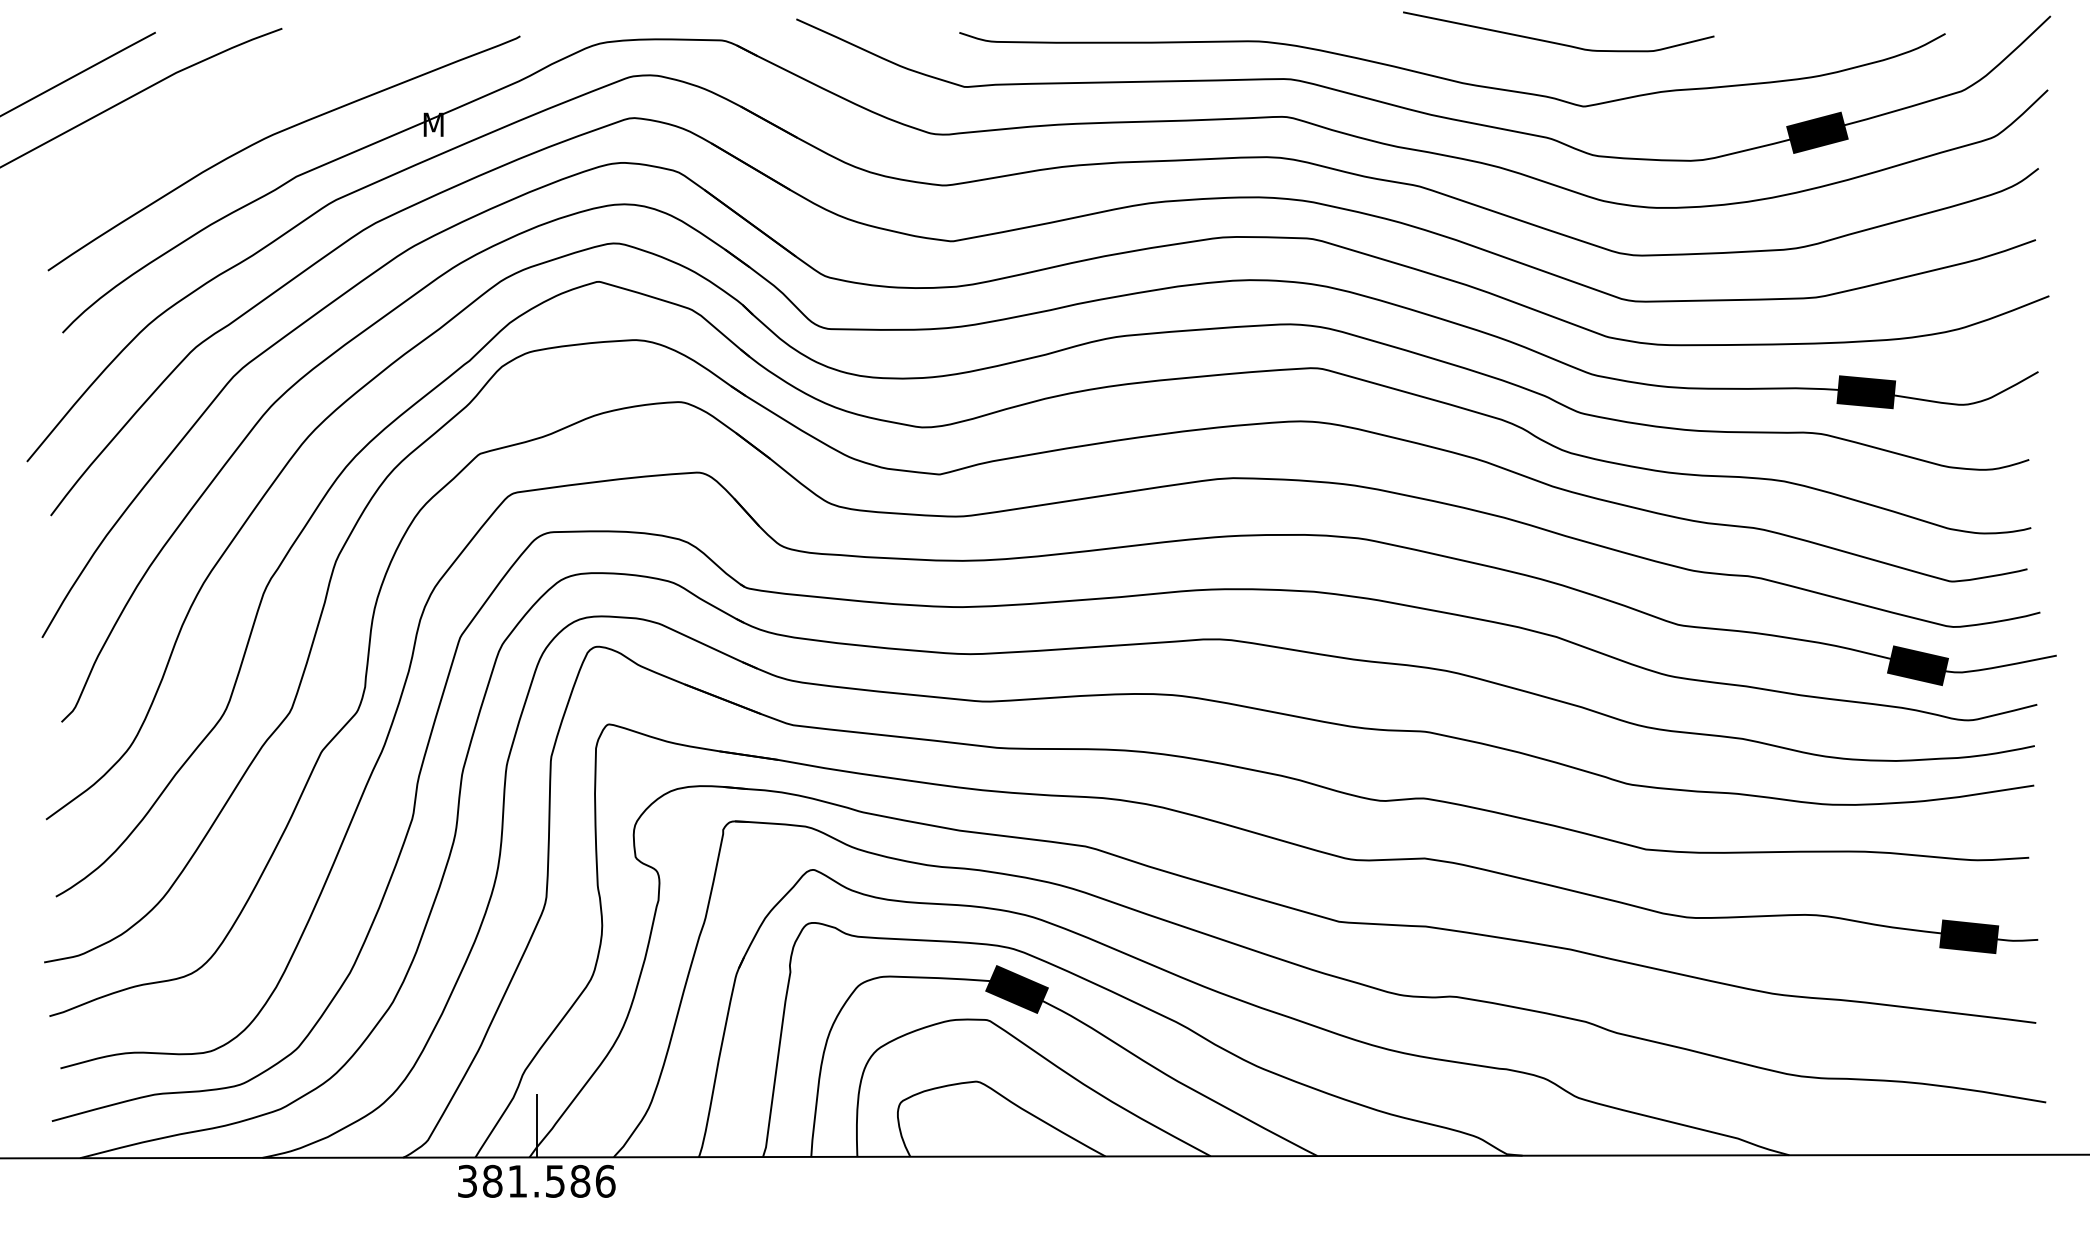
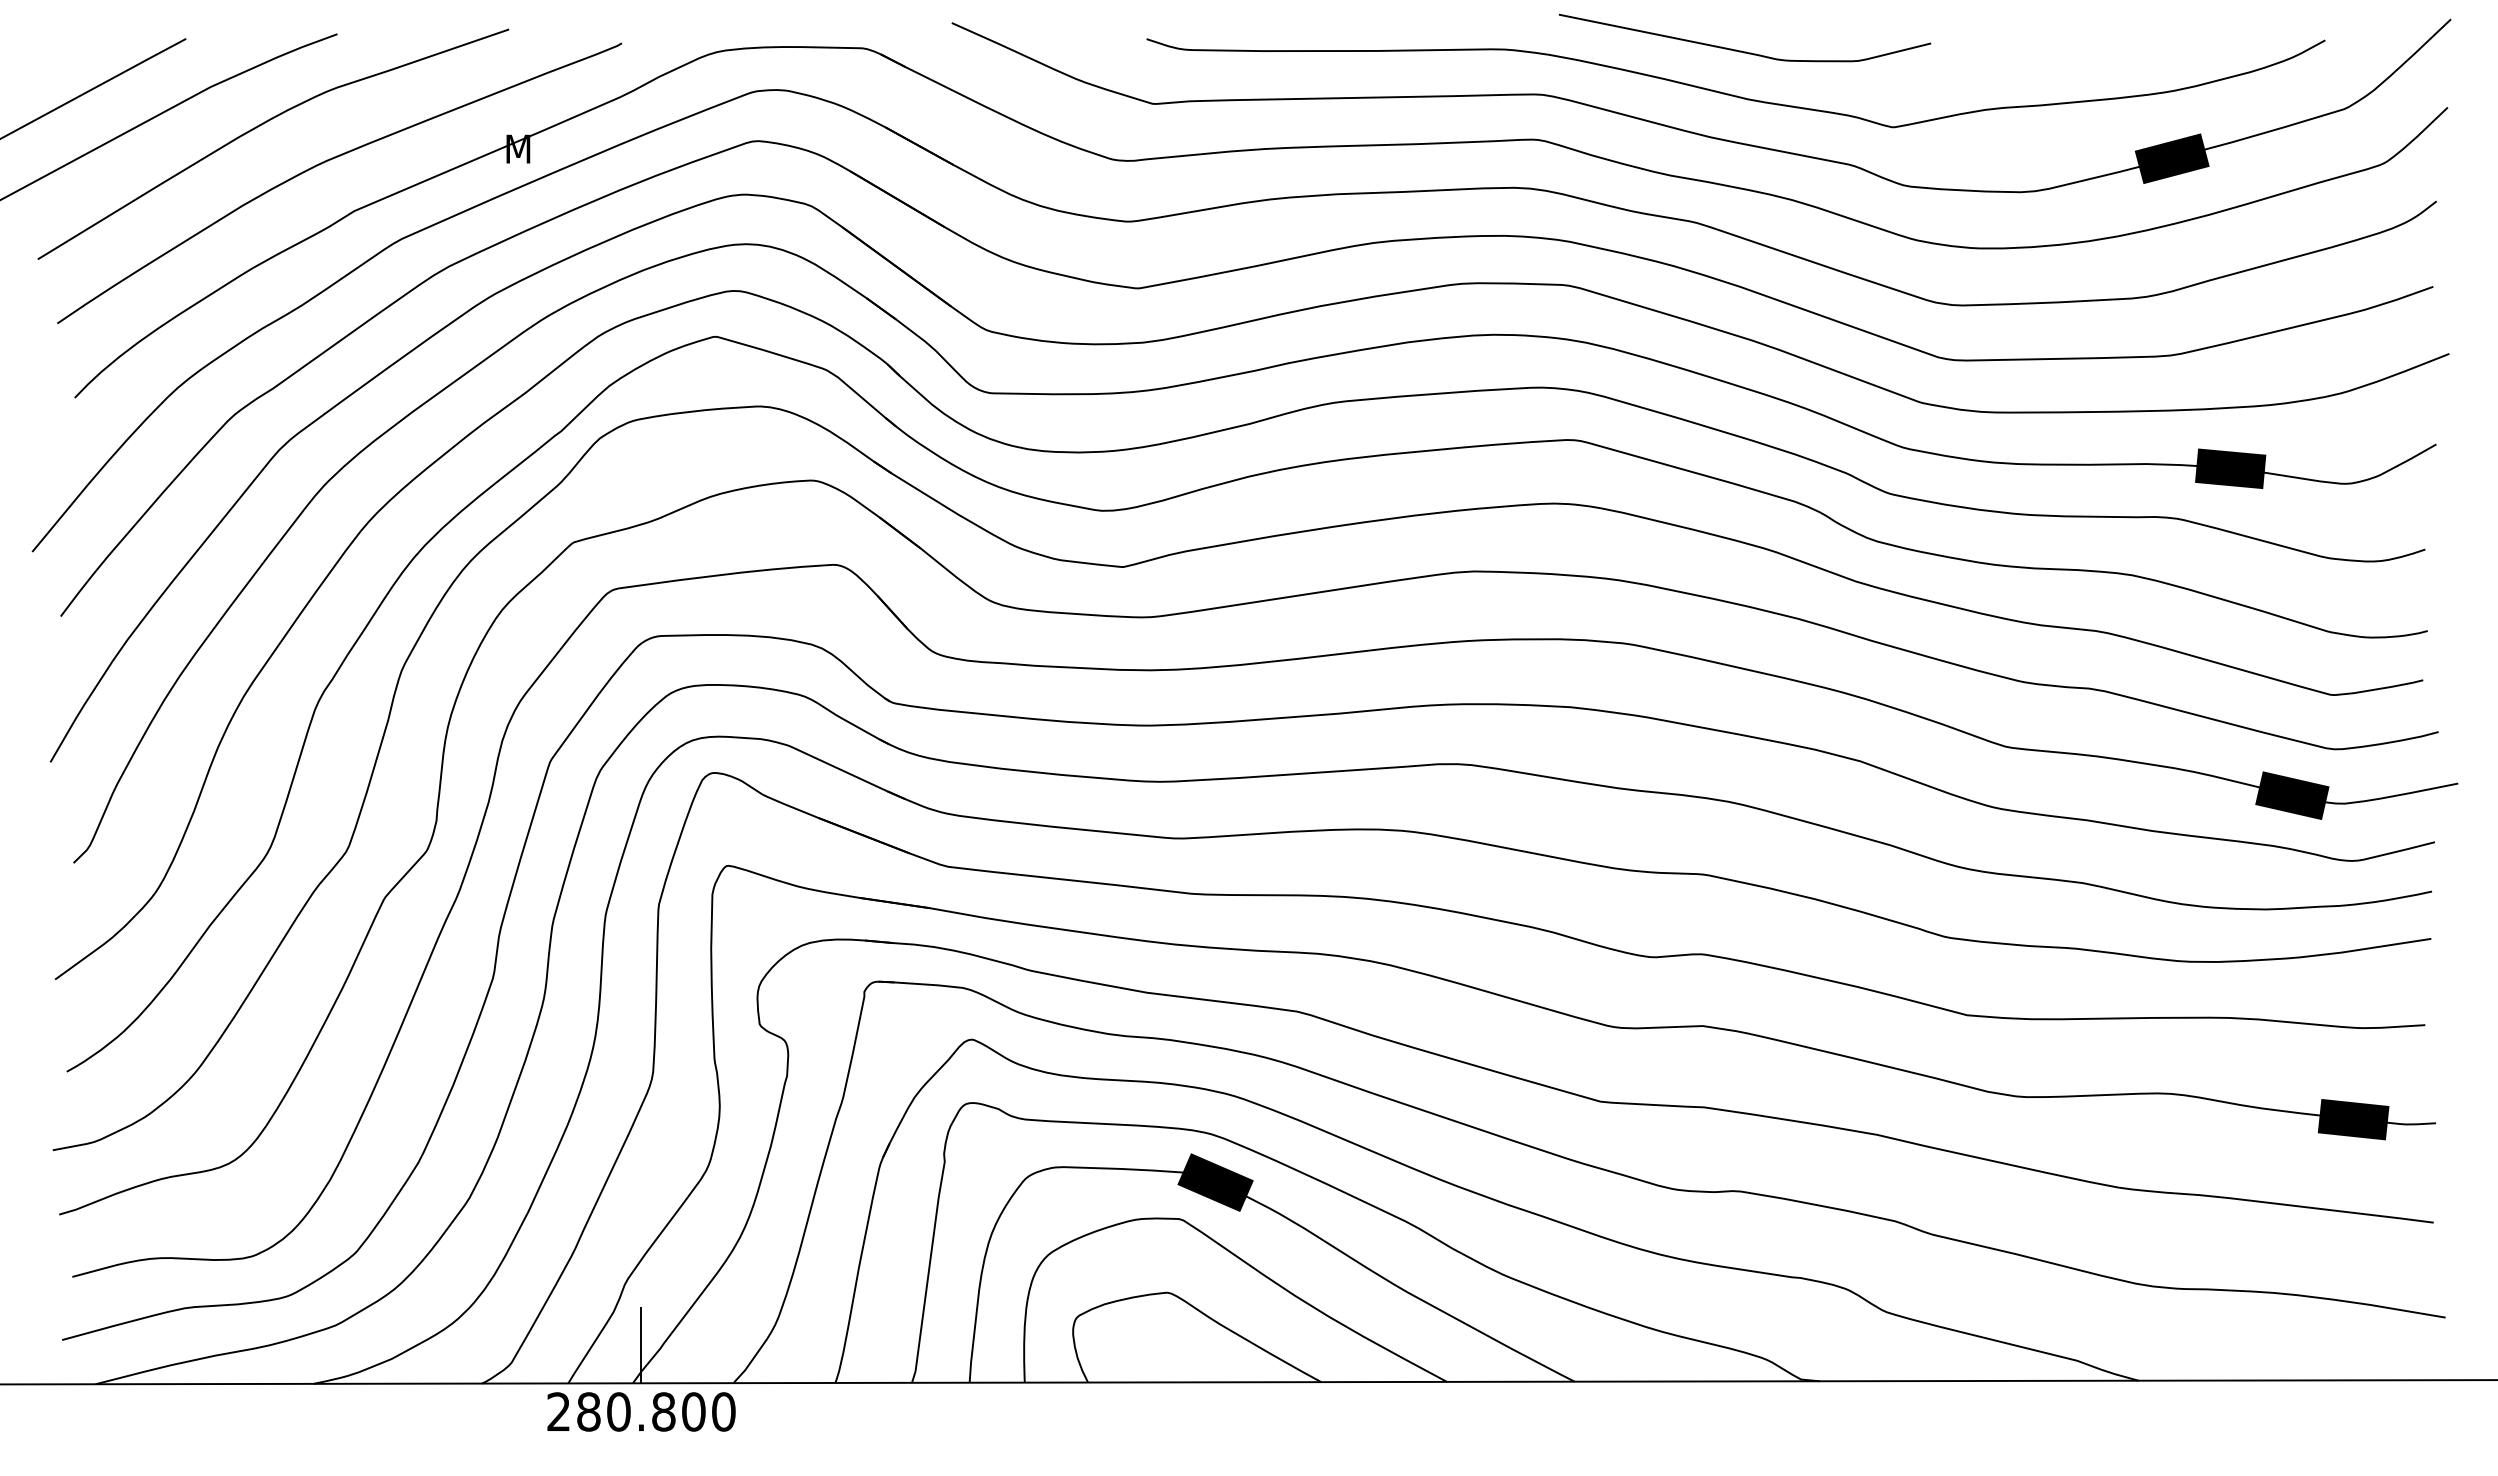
curve: (1555, 42) -> (1741, 50), moved
curve: (217, 105) -> (260, 126), added
text: (536, 1181) -> (641, 1411), 381.586 -> 280.800

